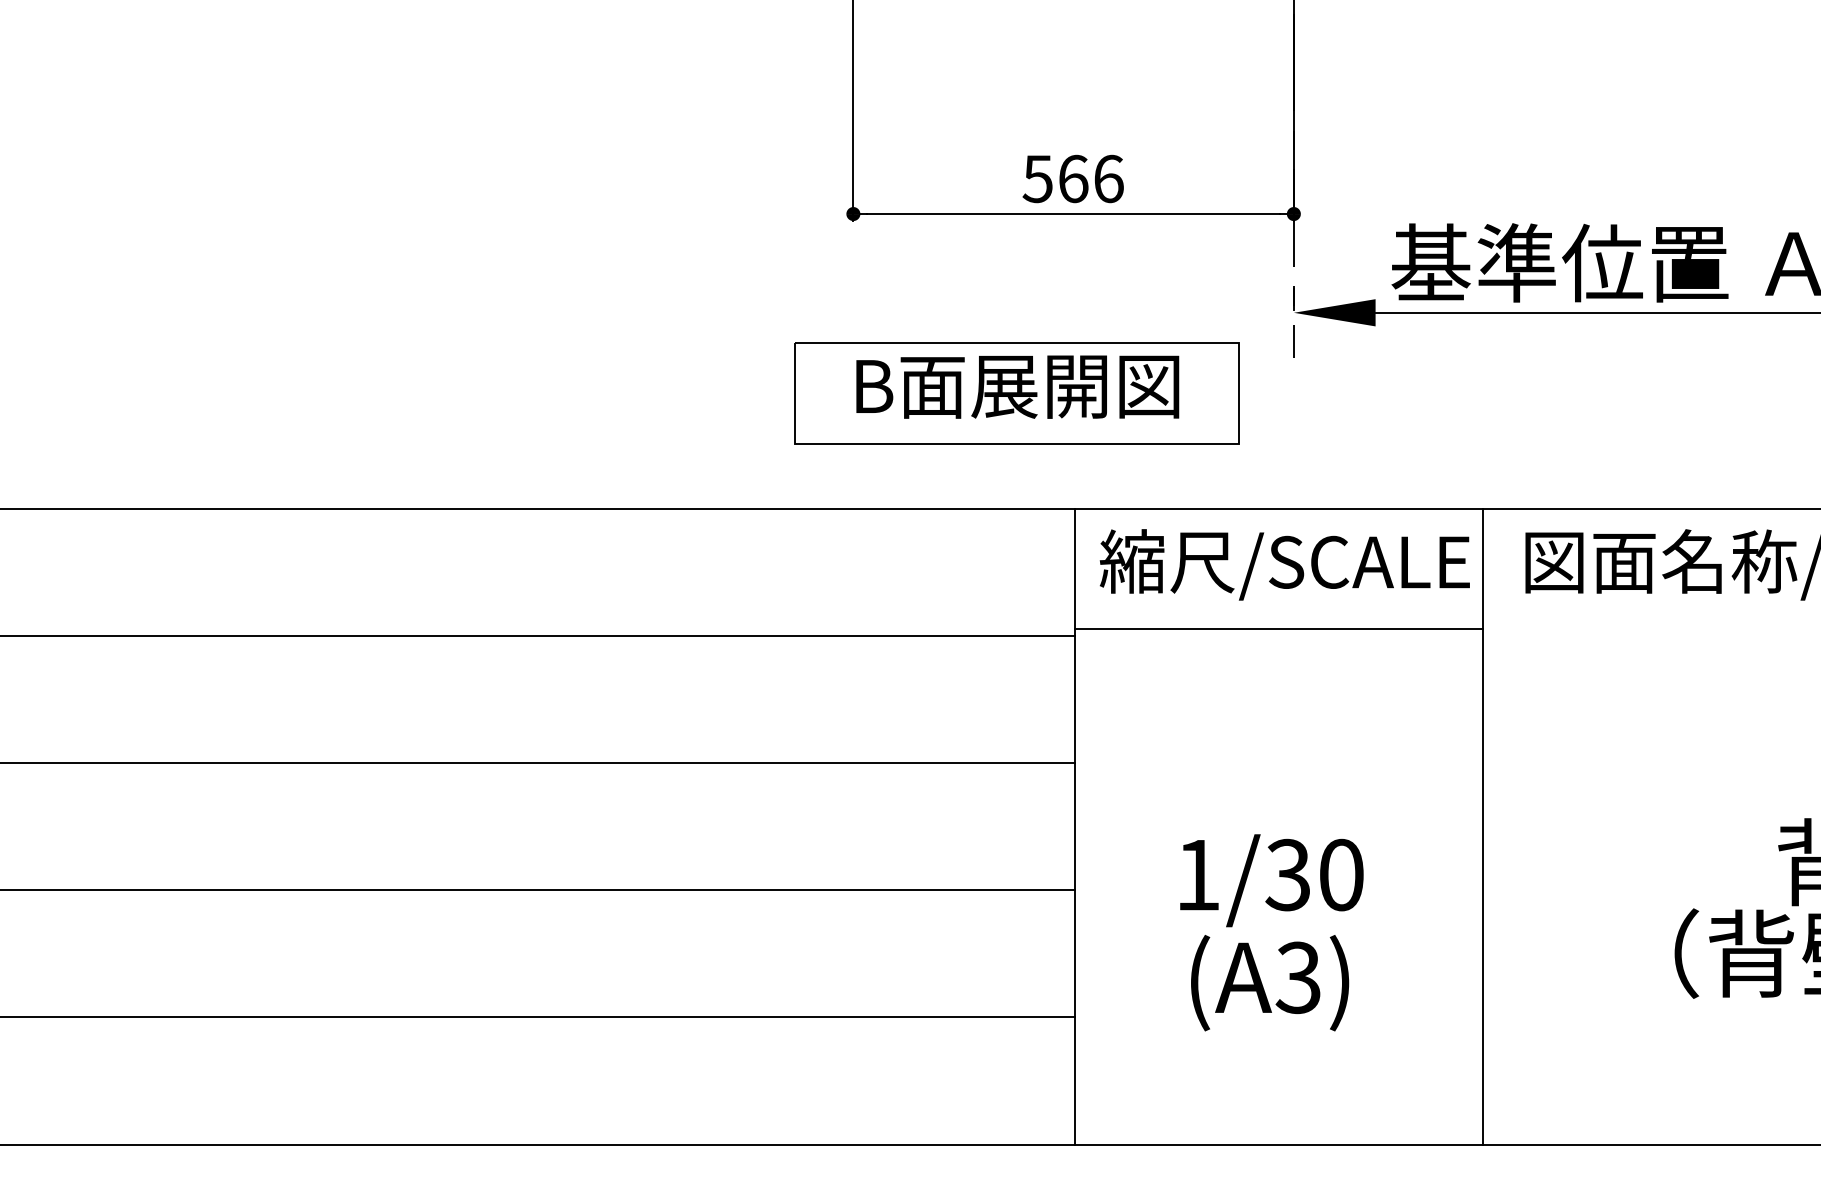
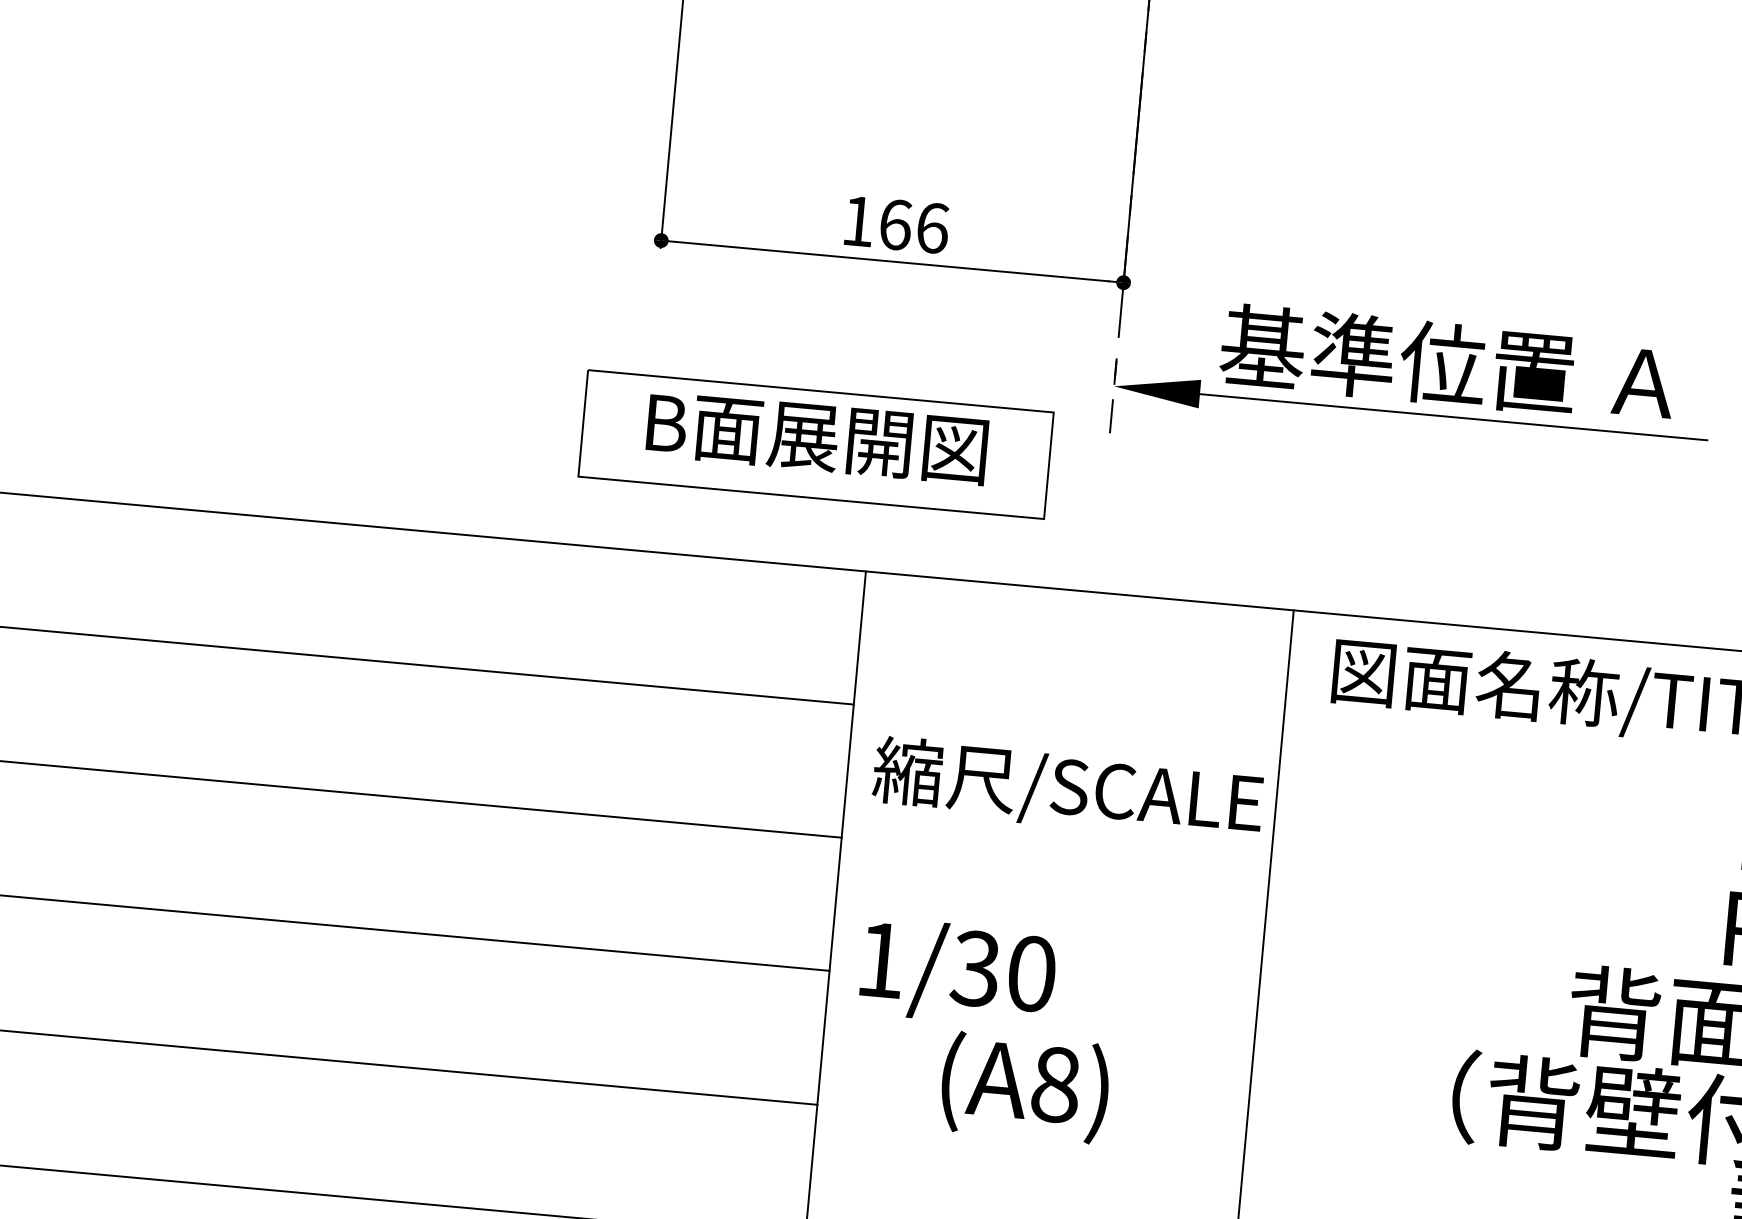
text: (1037, 179) -> (857, 221), 566 -> 166
text: (1284, 564) -> (1067, 789), moved
line: (1278, 629) -> (1067, 717), removed
text: (1271, 880) -> (957, 972), moved
text: (1298, 977) -> (1055, 1084), (A3) -> (A8)

